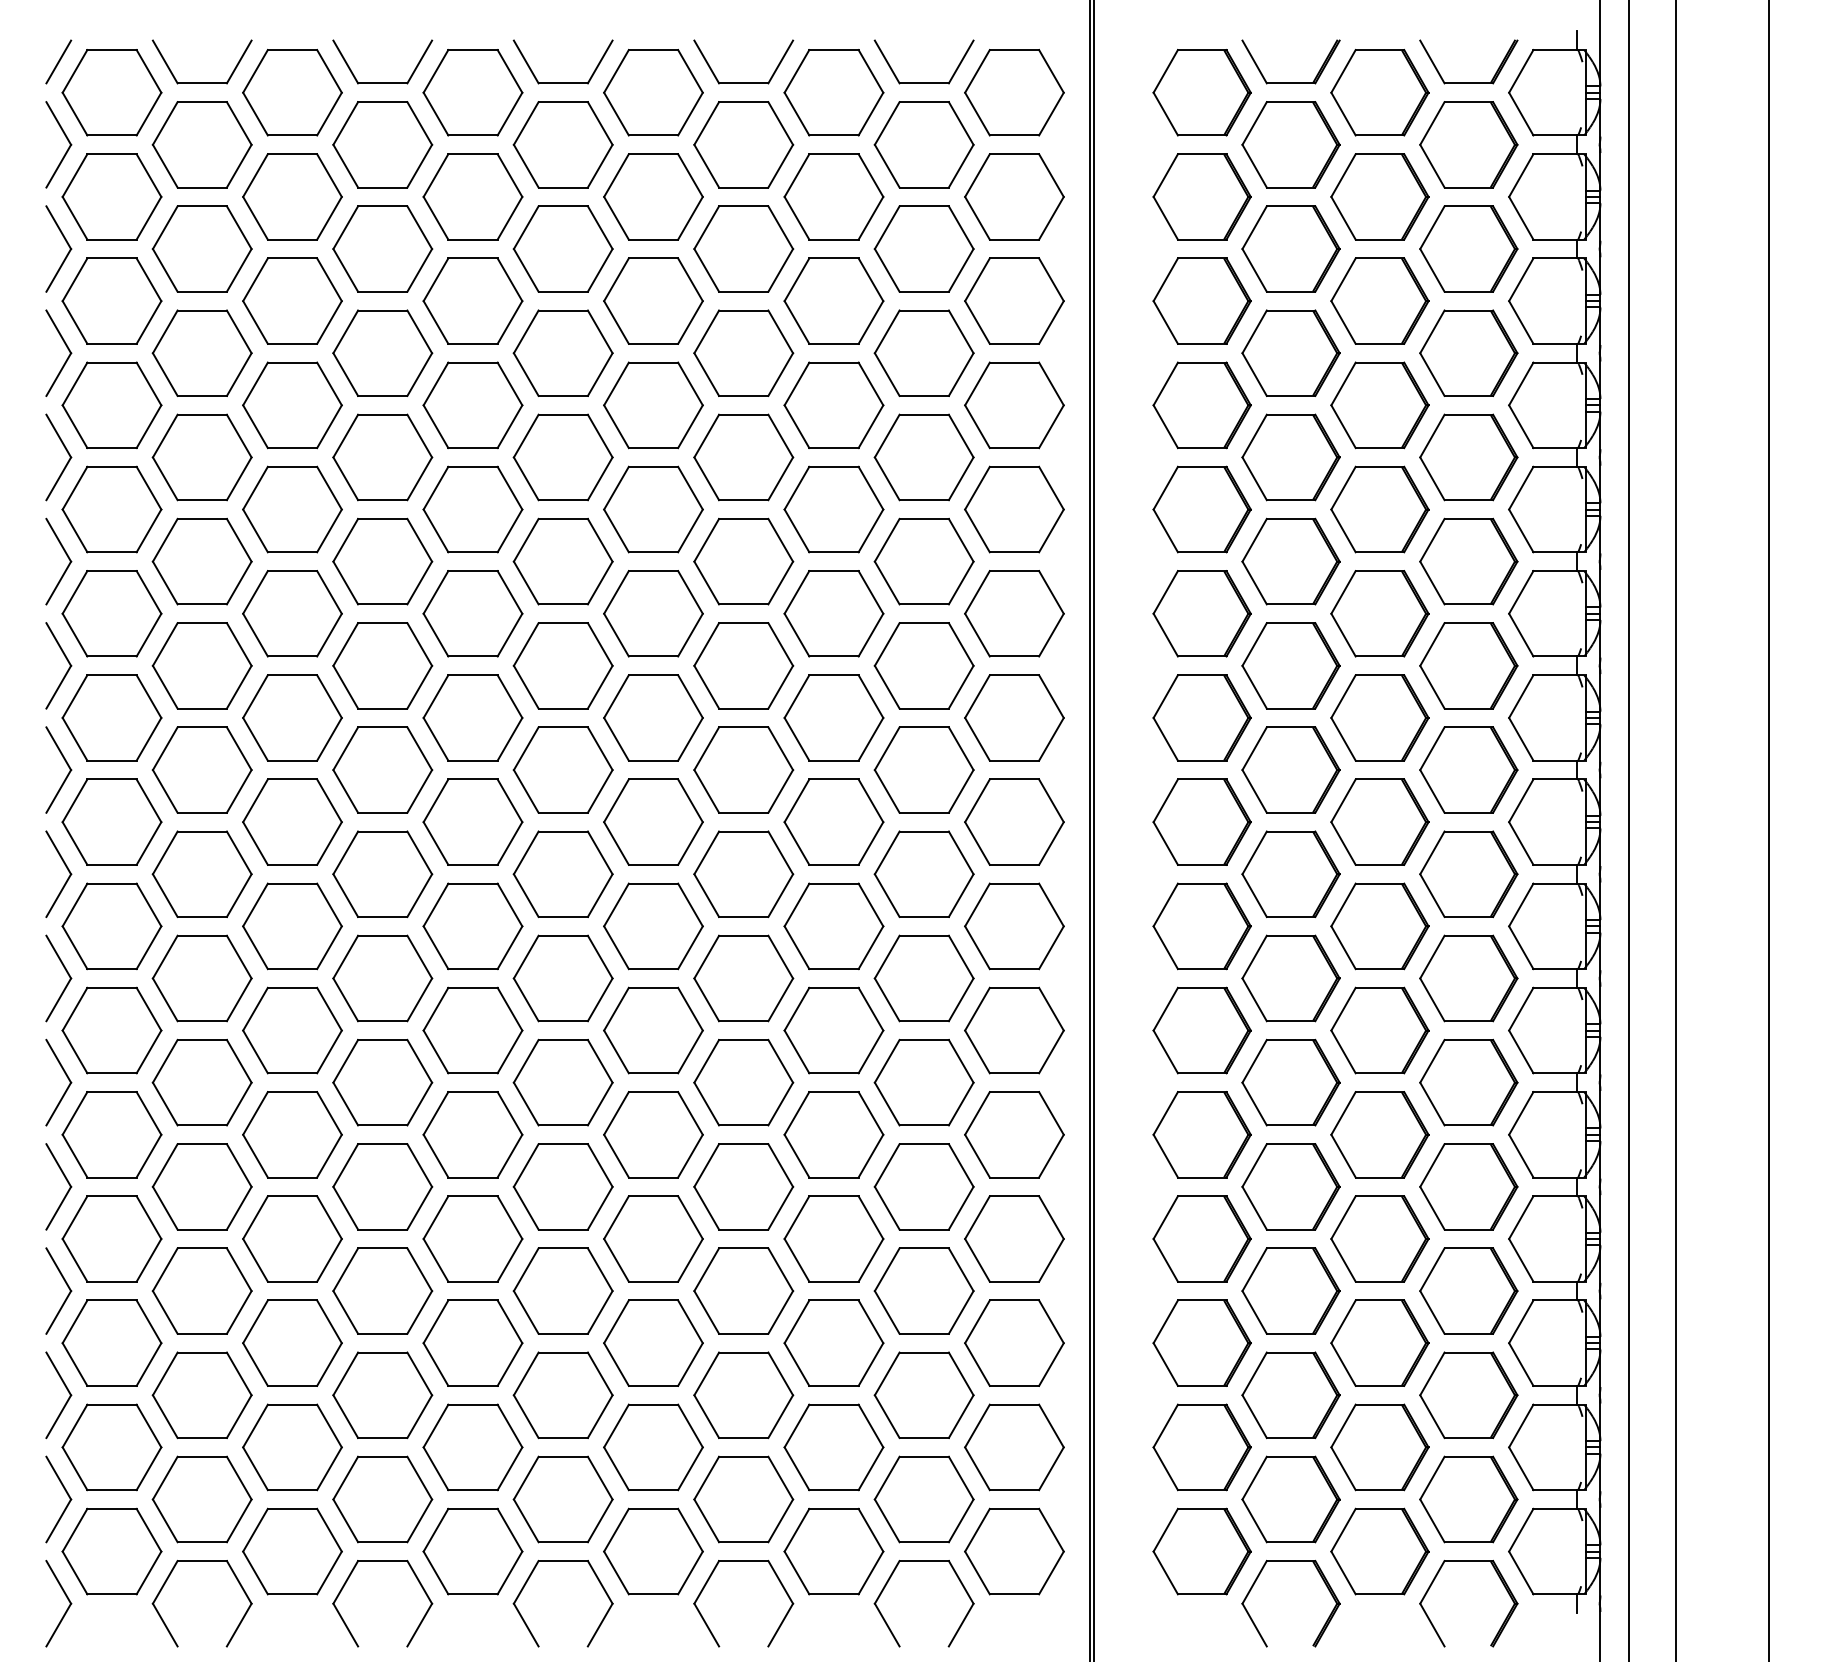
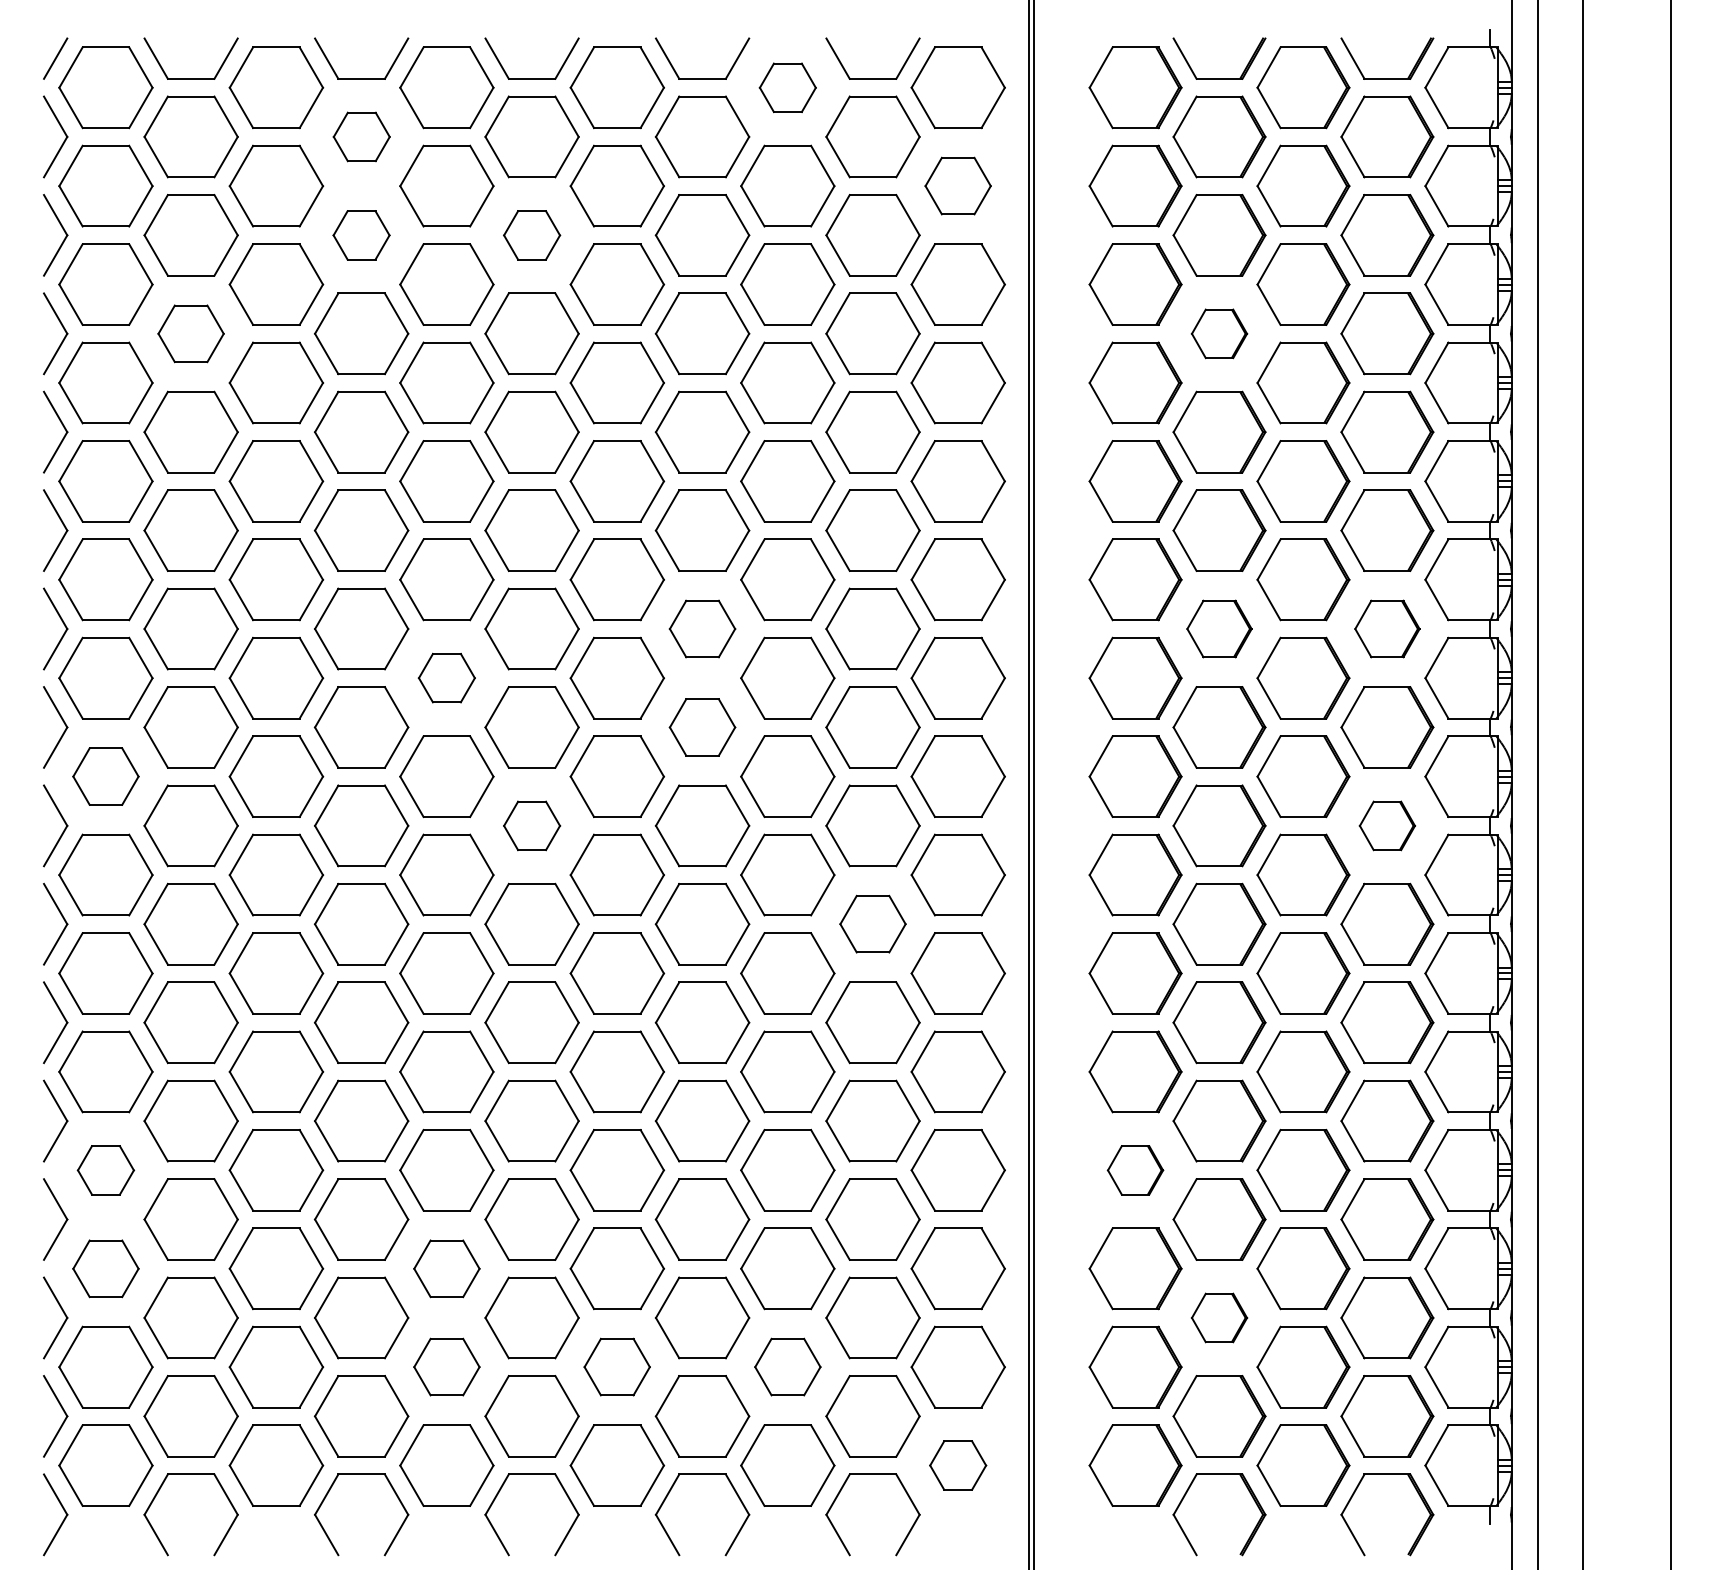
part: (833, 92) -> (787, 87), size x0.6
part: (382, 144) -> (361, 136), size x0.6
part: (1013, 196) -> (957, 185), size x0.7
part: (382, 249) -> (361, 235), size x0.6
part: (562, 249) -> (531, 235), size x0.6
part: (201, 352) -> (190, 333), size x0.7
part: (1291, 352) -> (1219, 333), size x0.6
part: (743, 665) -> (702, 628), size x0.7
part: (1291, 665) -> (1219, 628), size x0.7
part: (1468, 665) -> (1387, 628), size x0.7
part: (472, 717) -> (446, 677), size x0.6
part: (743, 770) -> (702, 727), size x0.7
part: (111, 822) -> (105, 776), size x0.7
part: (562, 873) -> (531, 825), size x0.6
part: (1468, 873) -> (1387, 825), size x0.6
part: (923, 977) -> (872, 923), size x0.7
part: (111, 1239) -> (105, 1170), size x0.6
part: (1202, 1239) -> (1135, 1170), size x0.6
part: (111, 1342) -> (105, 1268), size x0.7
part: (472, 1342) -> (446, 1268), size x0.7
part: (1291, 1394) -> (1219, 1317), size x0.6
part: (472, 1446) -> (446, 1366), size x0.7
part: (652, 1446) -> (616, 1366), size x0.7
part: (833, 1446) -> (787, 1366), size x0.7
part: (1013, 1551) -> (957, 1465), size x0.6

